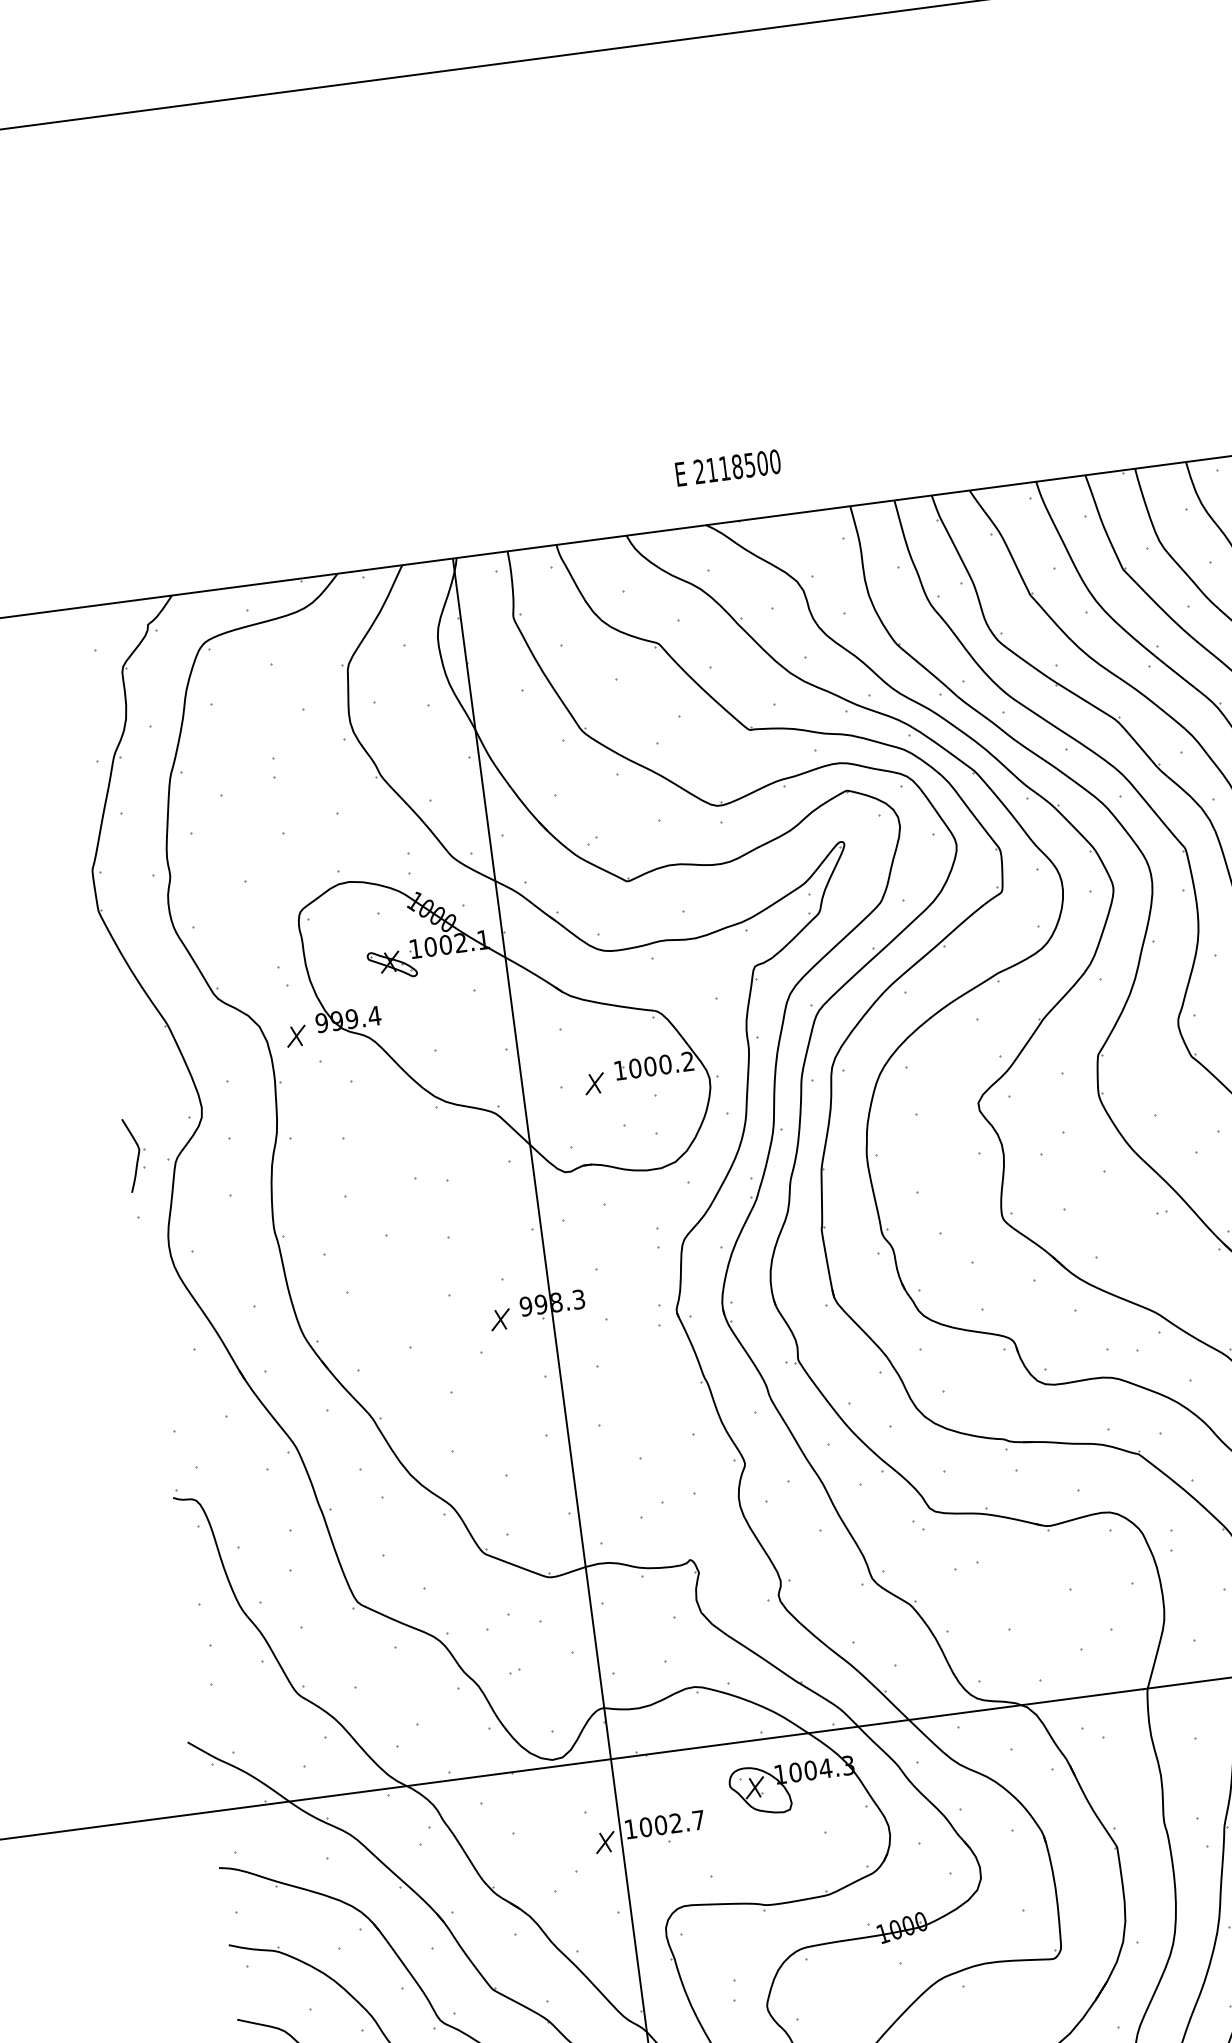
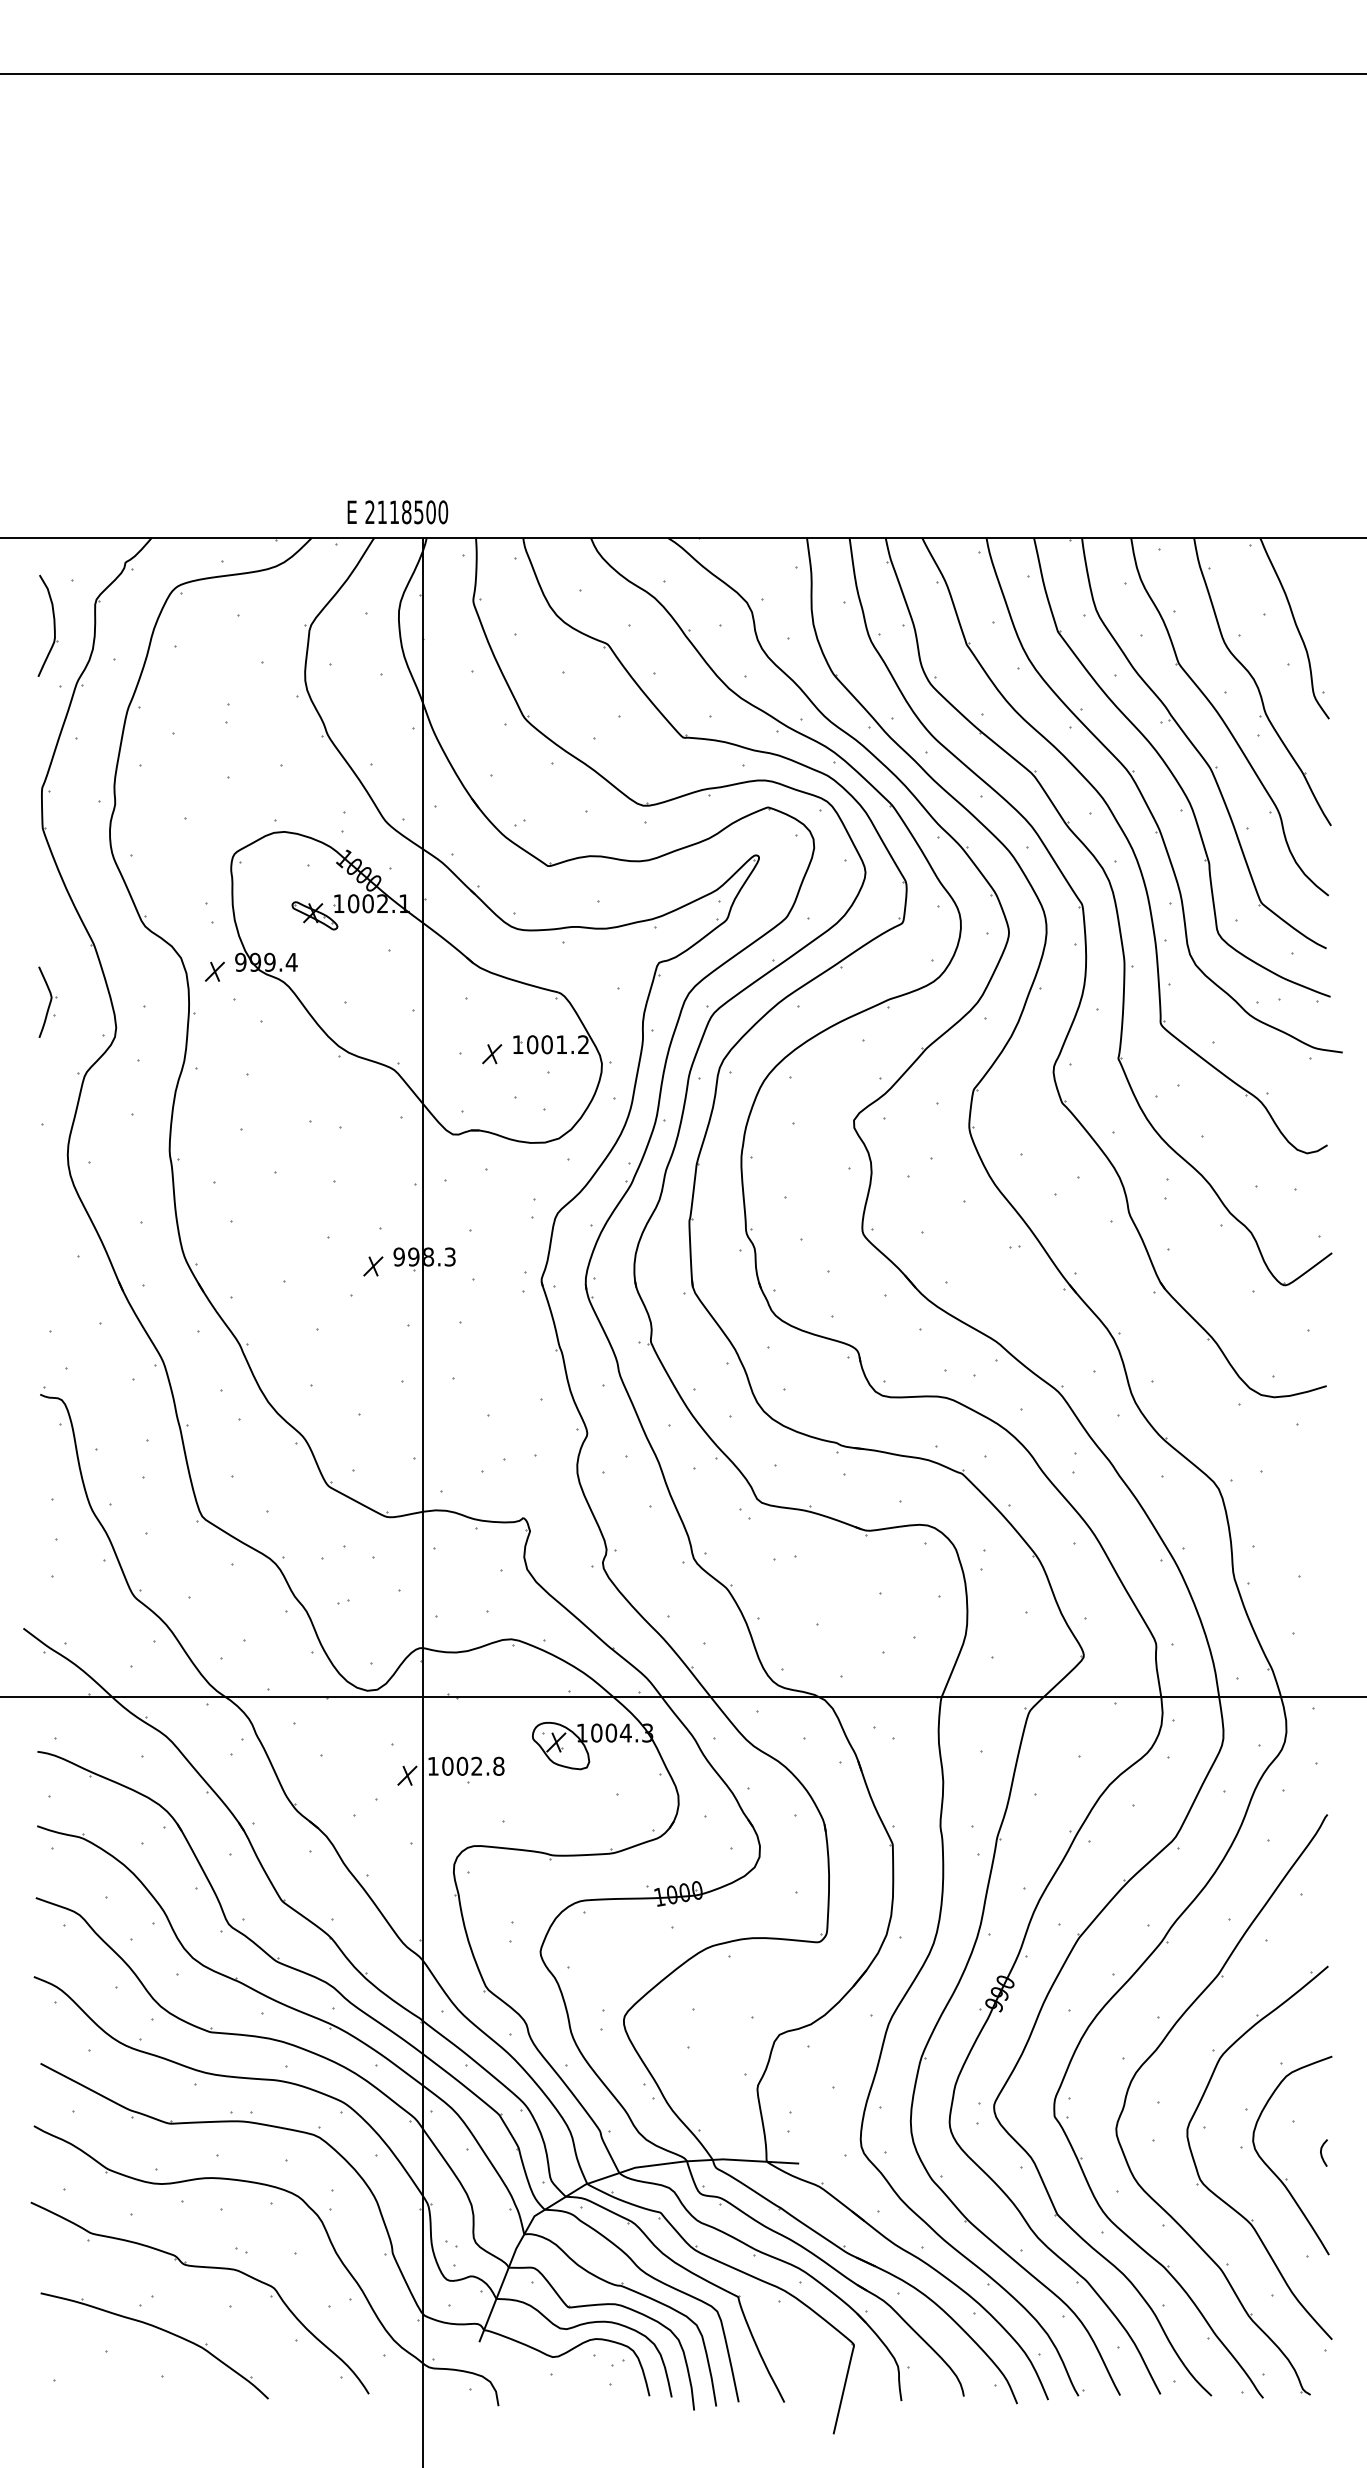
text: (727, 468) -> (397, 512), moved
part: (75, 700) -> (47, 625), added
text: (665, 1064) -> (561, 1044), 1000.2 -> 1001.2
part: (135, 1154) -> (47, 1001), moved
text: (698, 1819) -> (498, 1765), 1002.7 -> 1002.8

